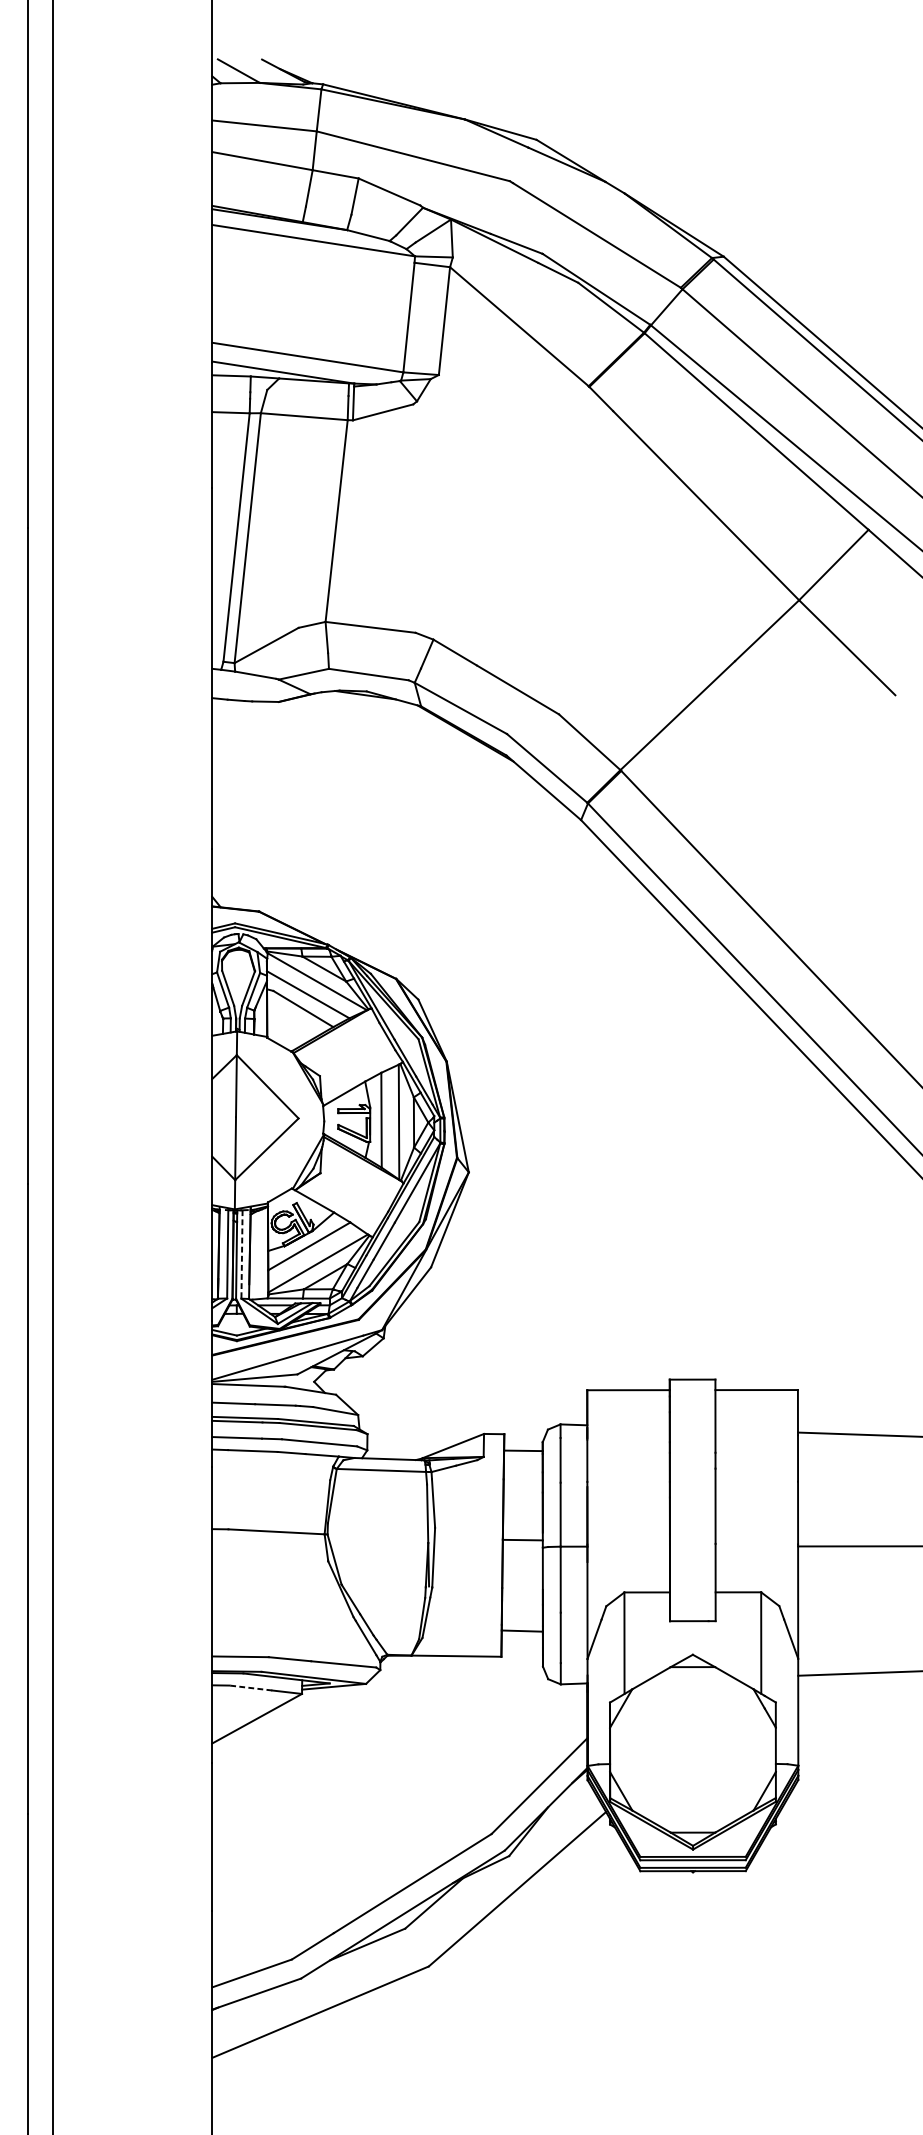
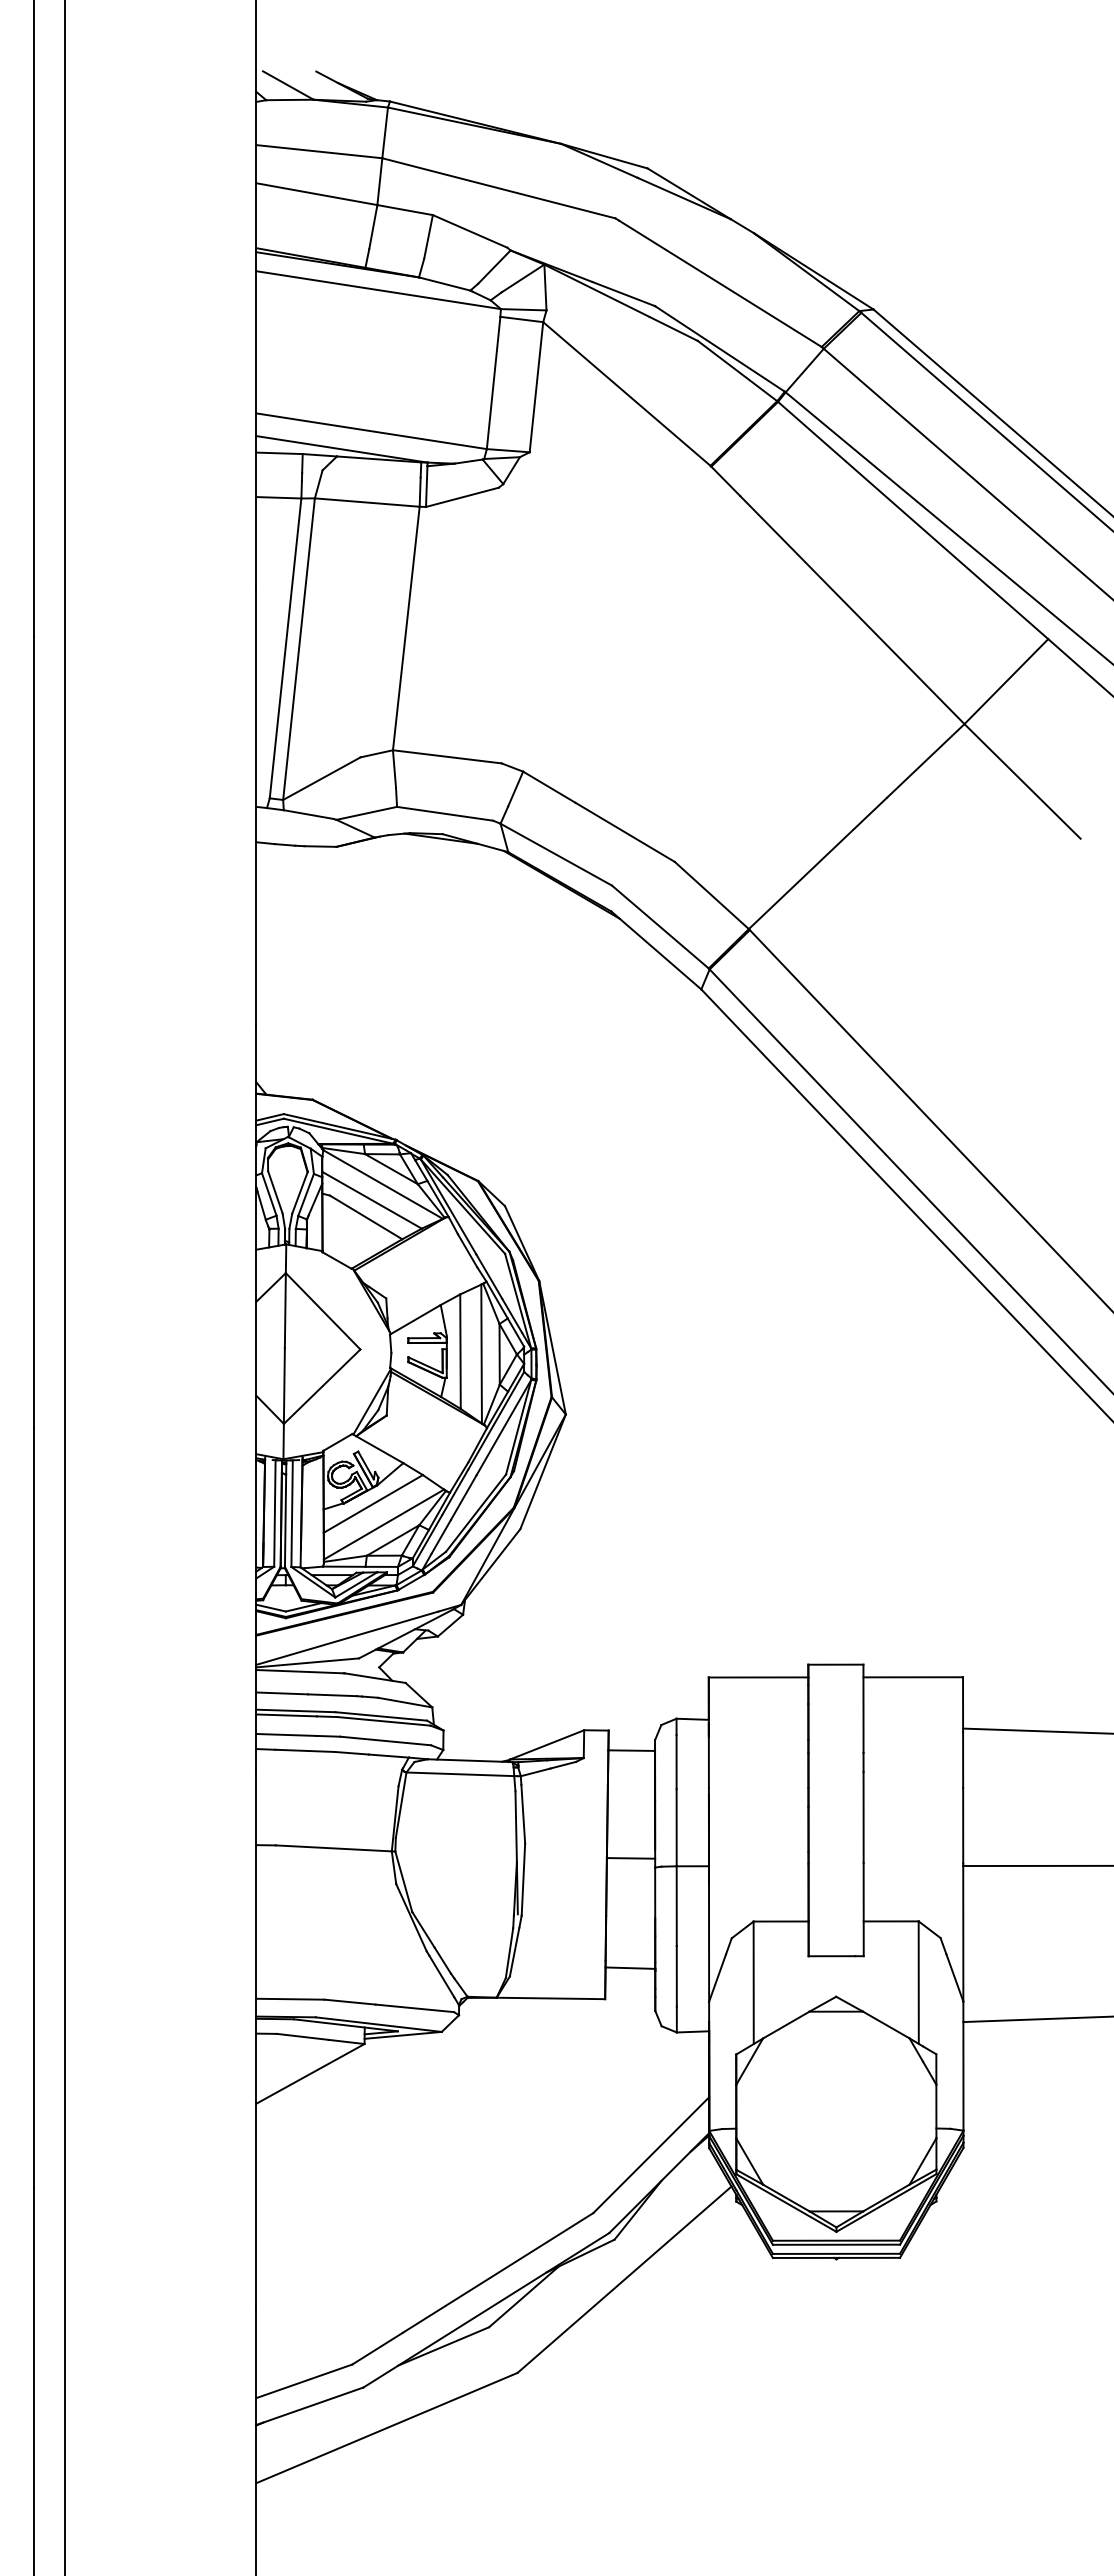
line: (242, 1255) -> (292, 1514), dashed -> solid
line: (250, 1687) -> (302, 2036), dashed -> solid

